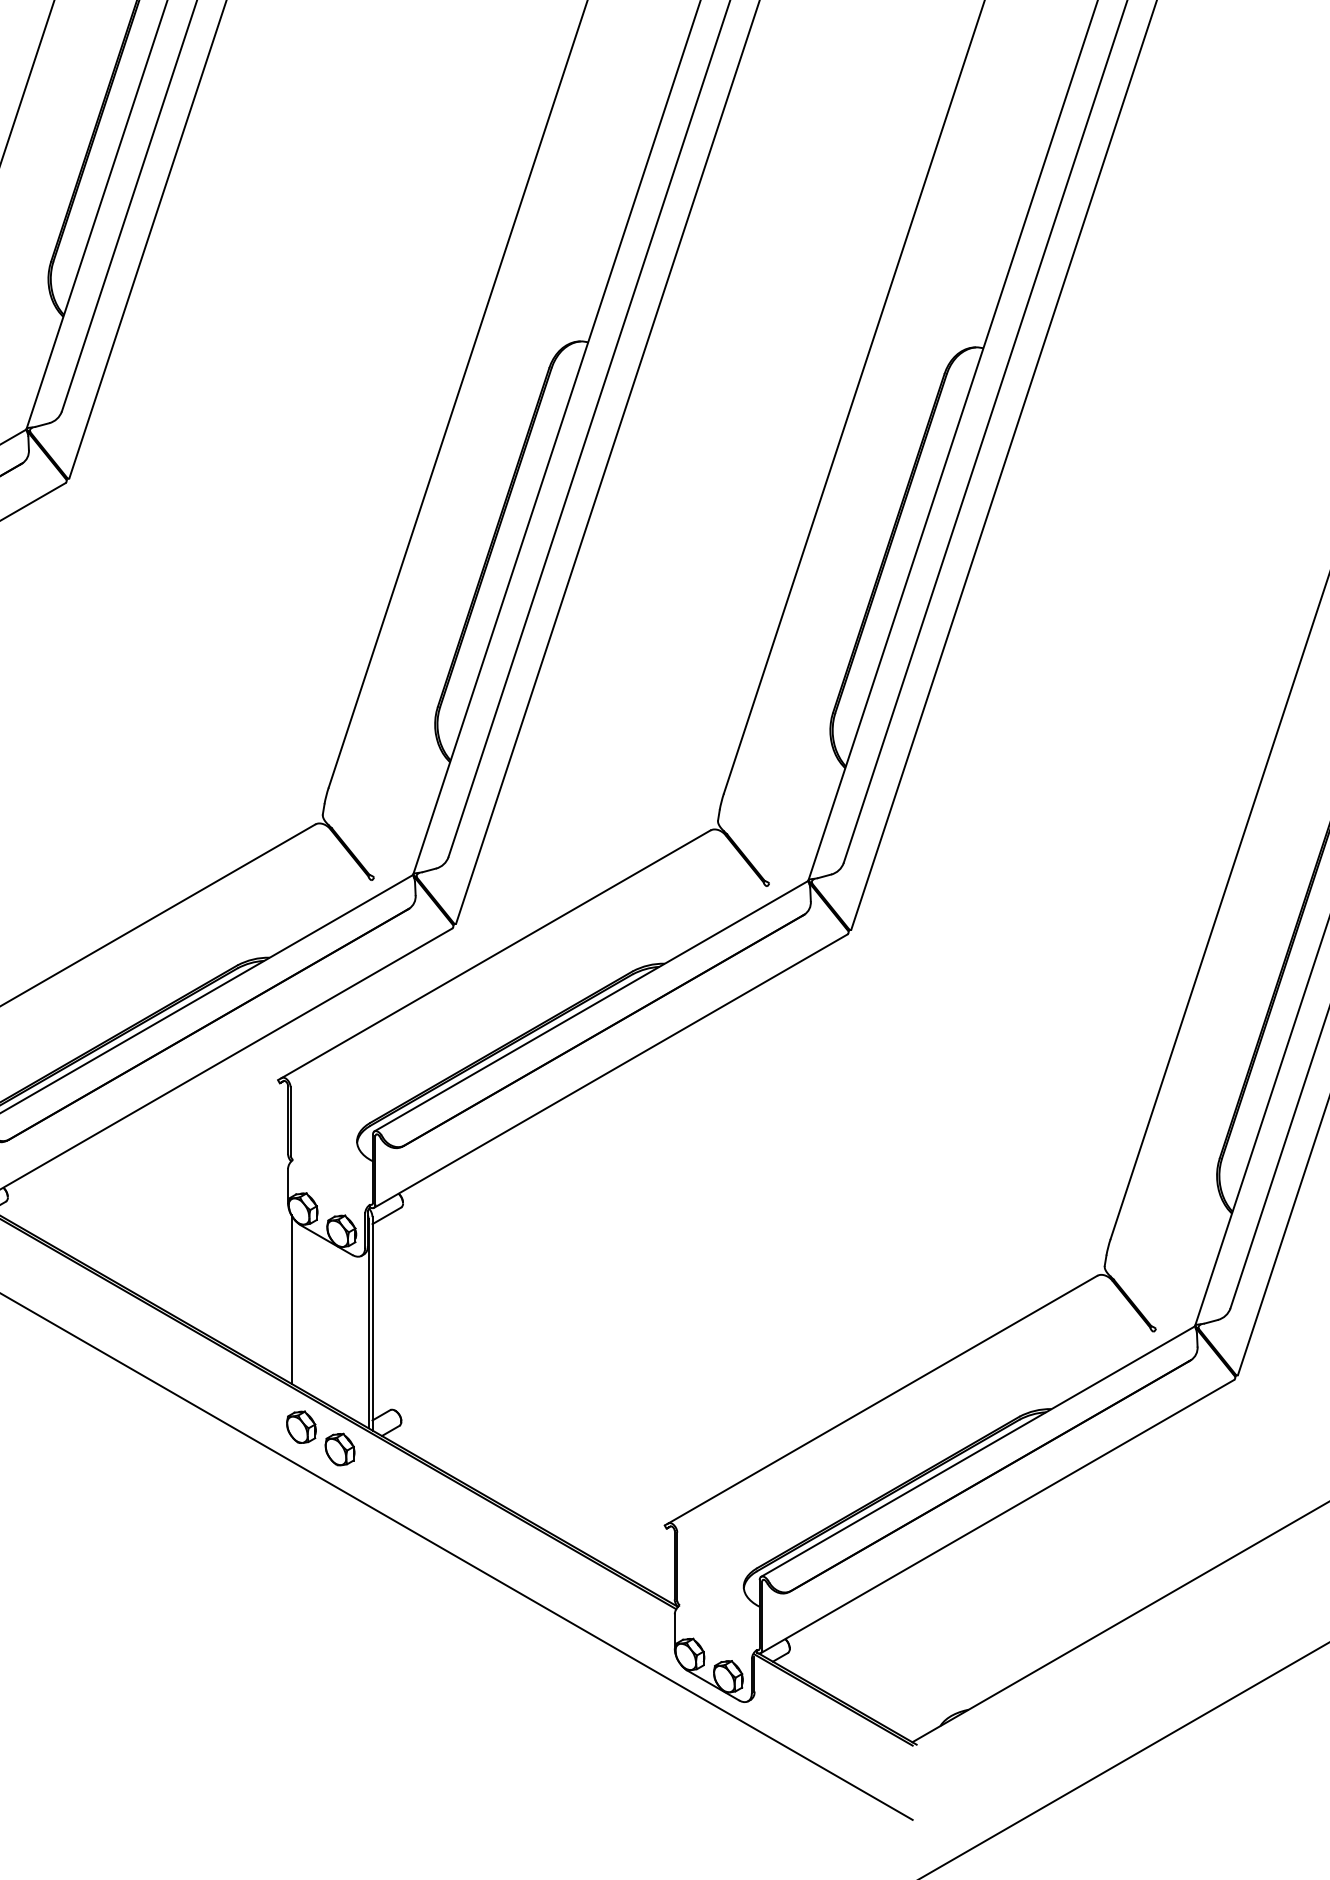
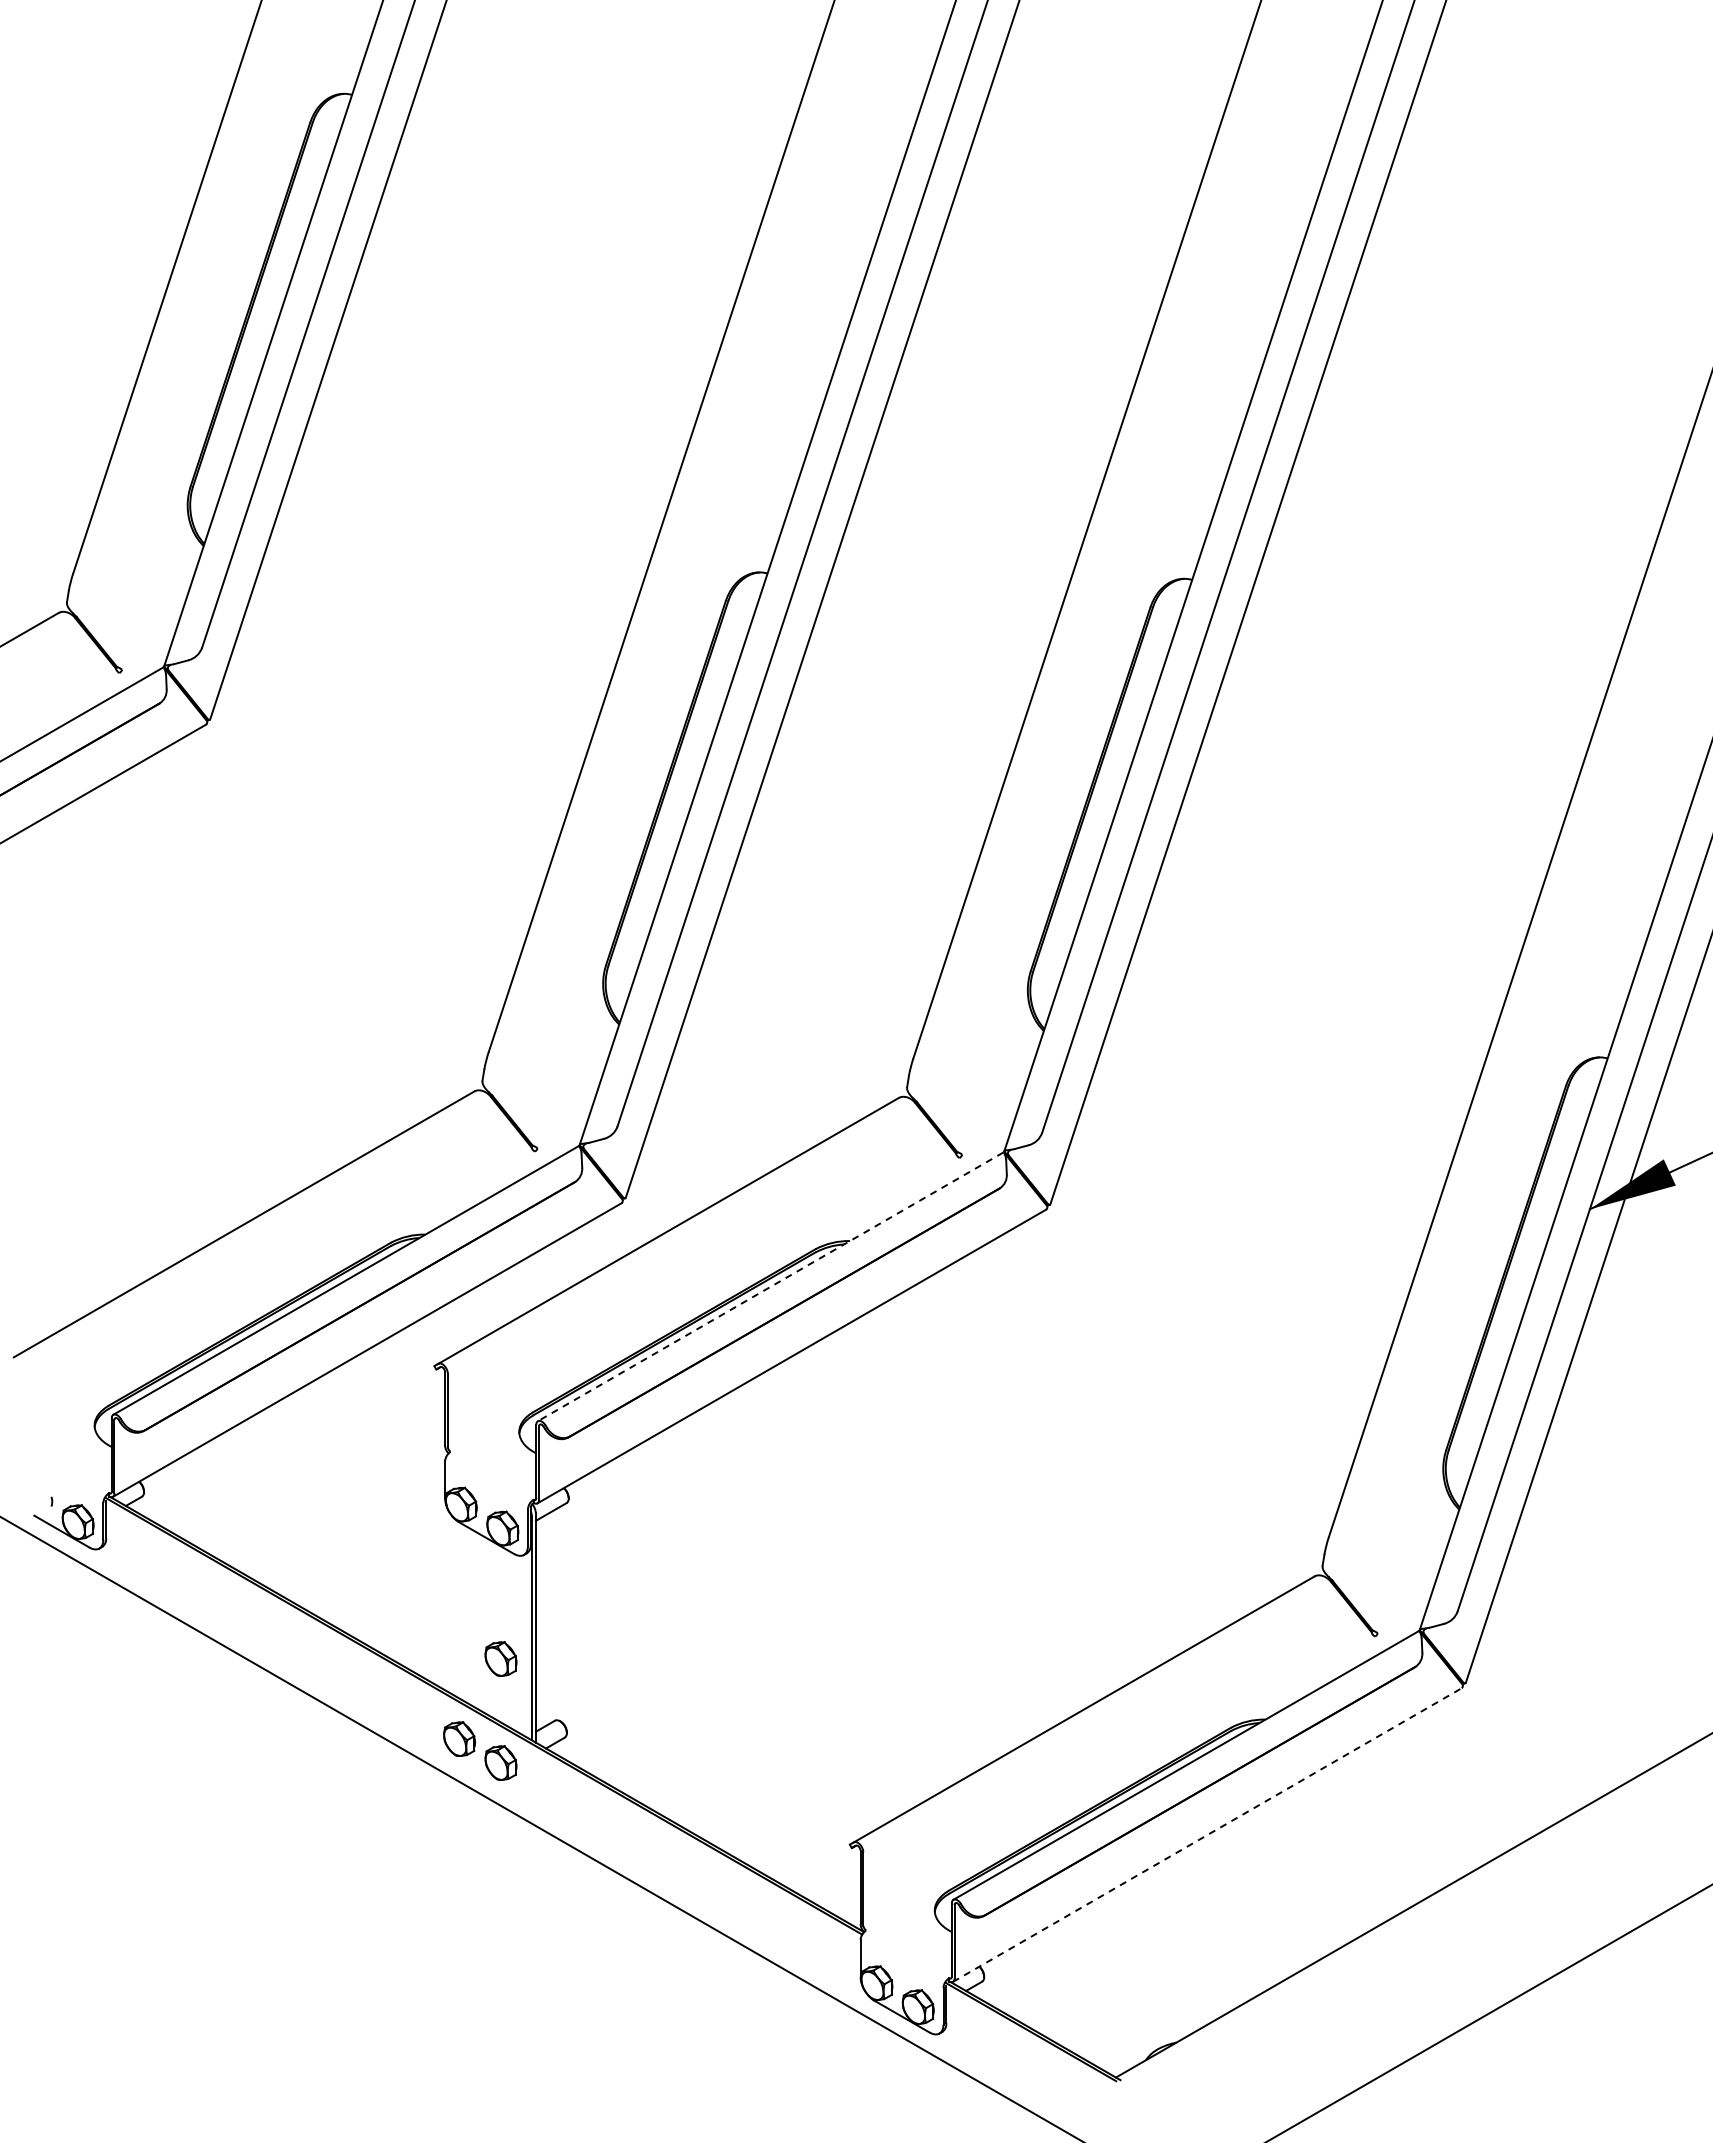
line: (590, 1006) -> (770, 1286), solid -> dashed
line: (291, 1299) -> (448, 1601), removed
part: (339, 1352) -> (500, 1658), added
line: (997, 1516) -> (1207, 1835), solid -> dashed

